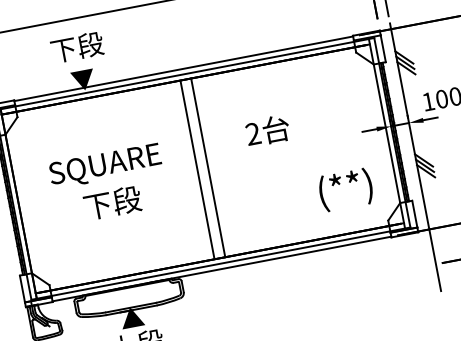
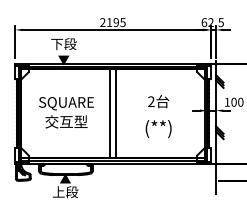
text: (267, 130) -> (158, 101), moved
text: (345, 188) -> (158, 128), moved
text: (112, 202) -> (66, 121), 下段 -> 交互型

